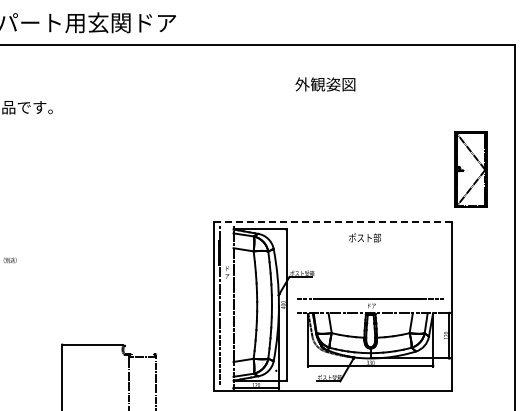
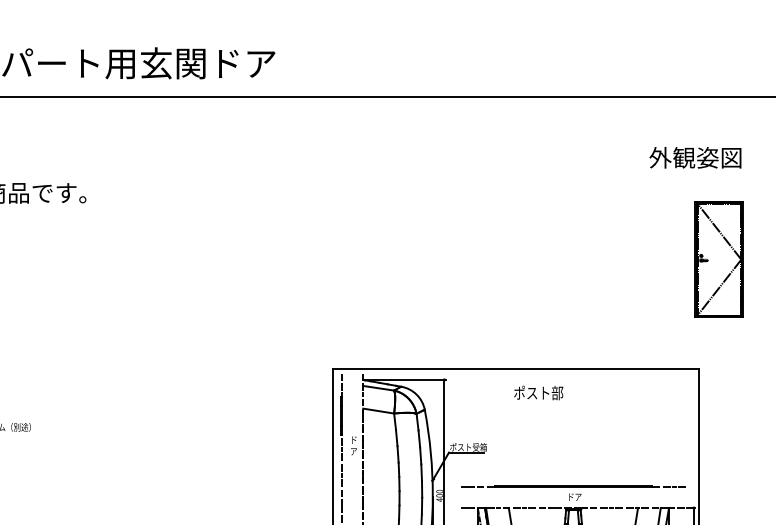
text: (325, 84) -> (695, 157), moved
part: (470, 169) -> (718, 258), moved
line: (332, 222) -> (514, 369), dashed -> solid
text: (364, 237) -> (537, 392), moved

